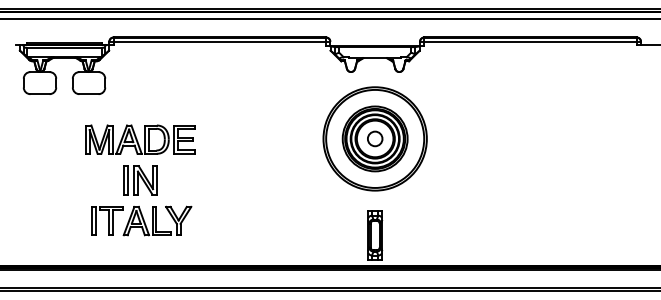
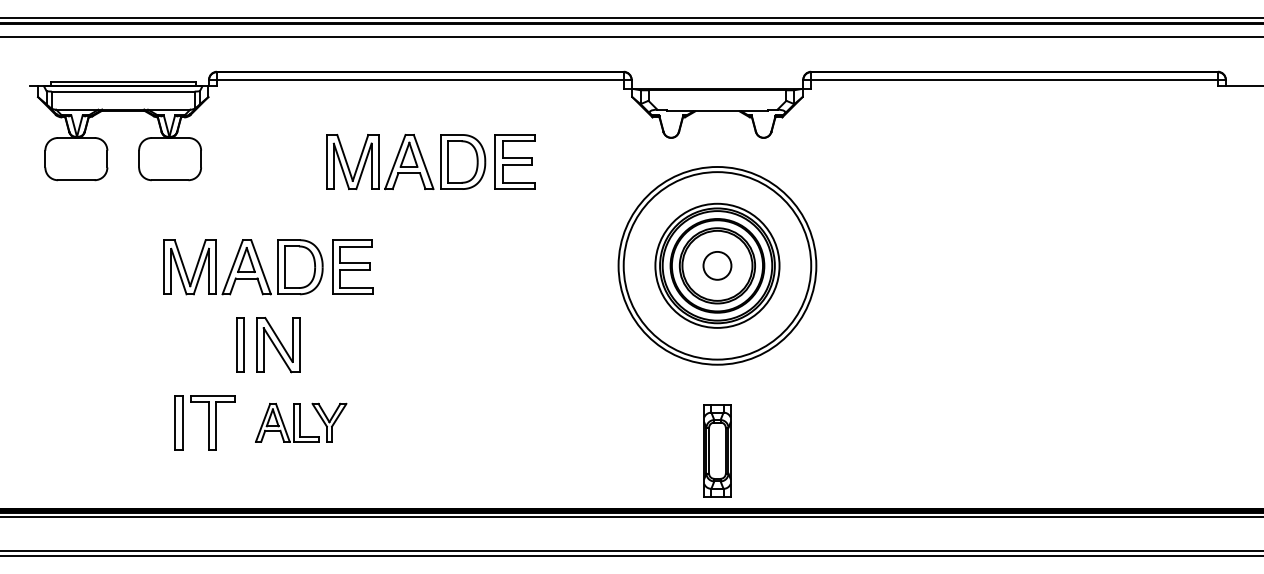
part: (225, 84) -> (431, 161), added
part: (157, 220) -> (301, 421), size x0.7

